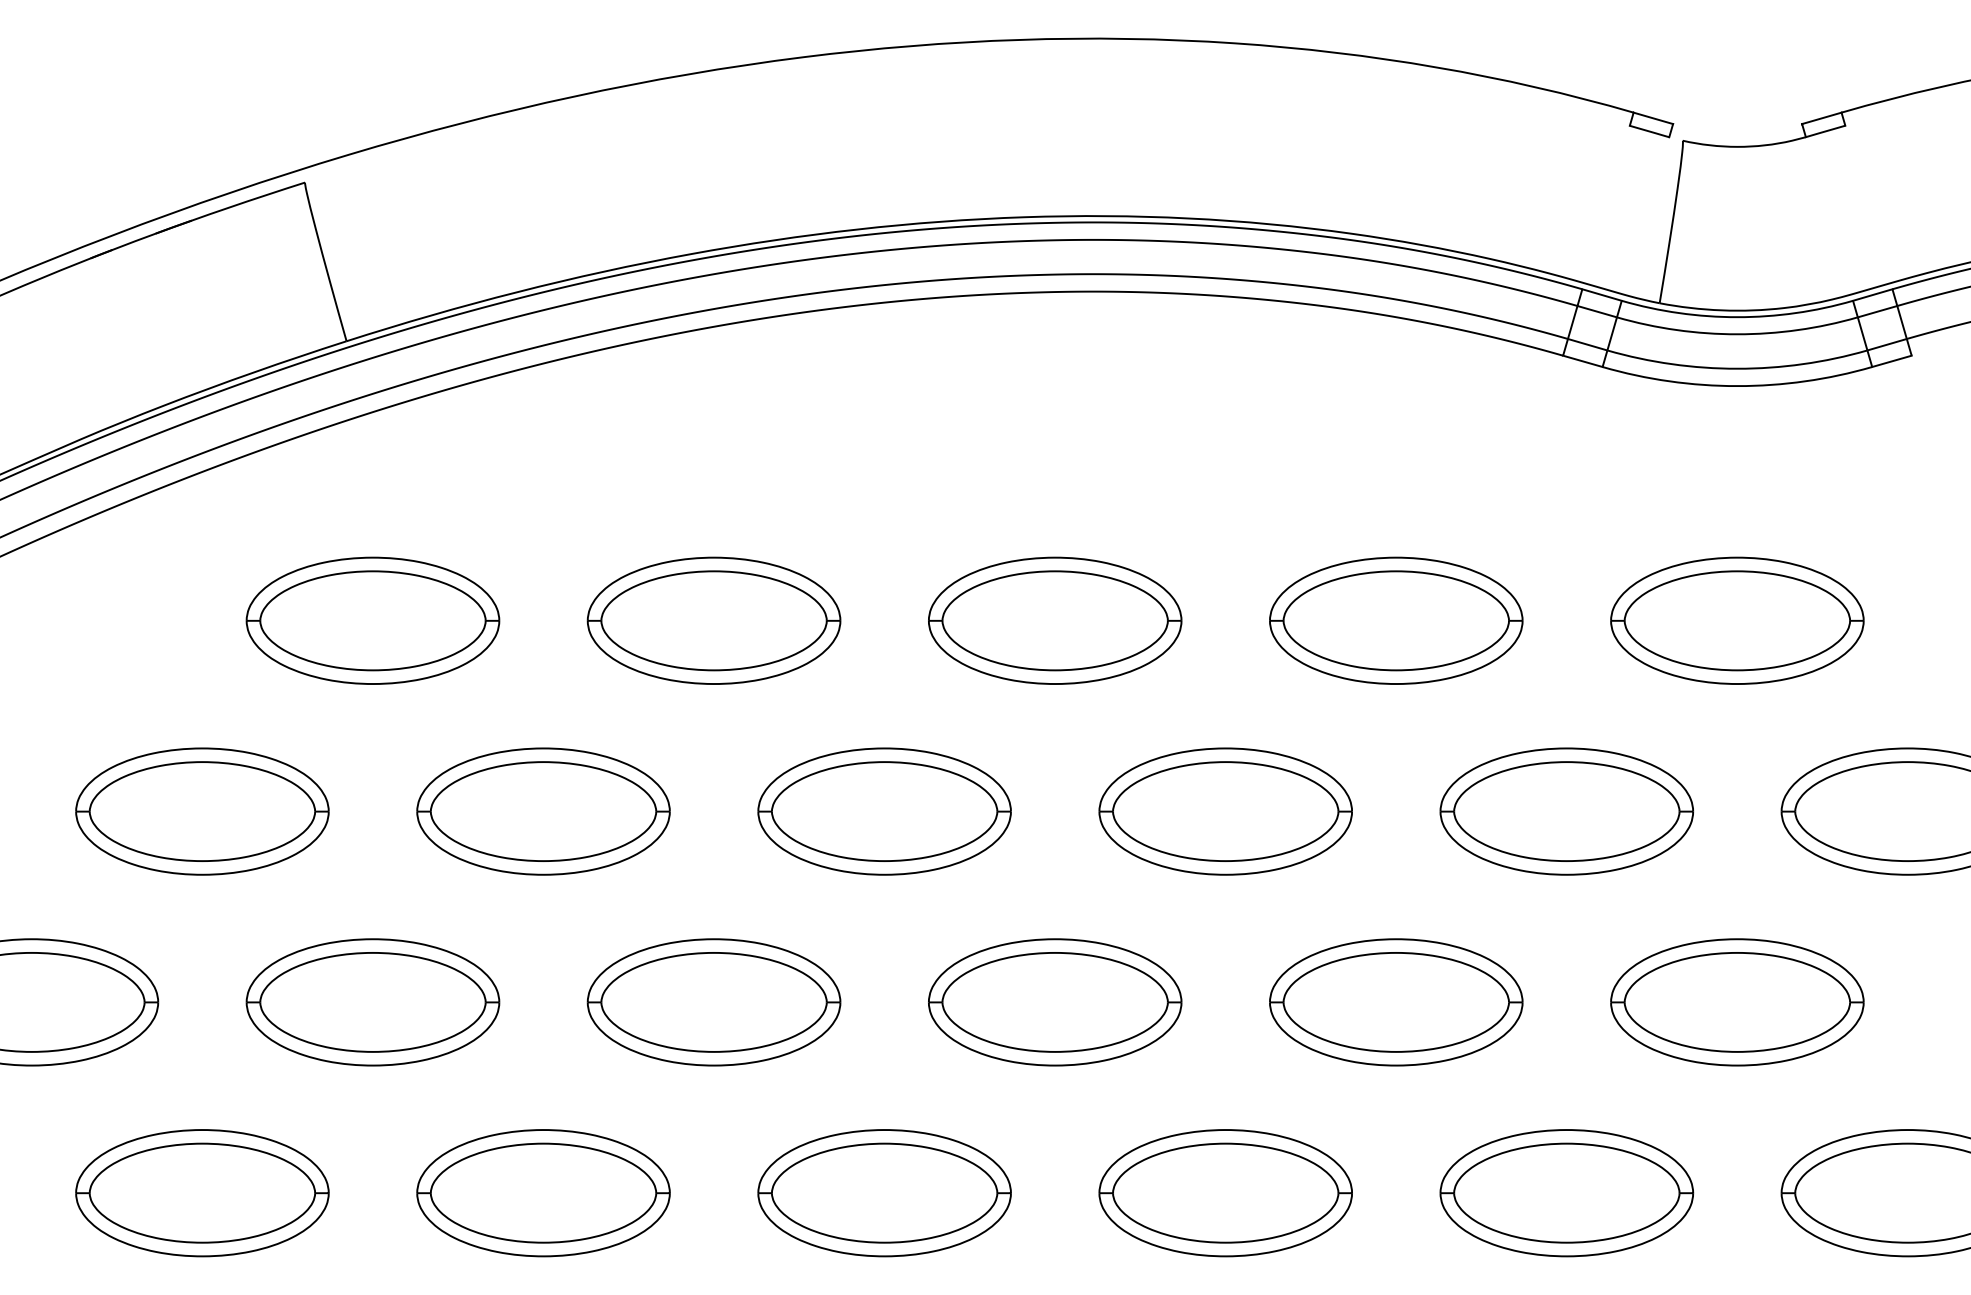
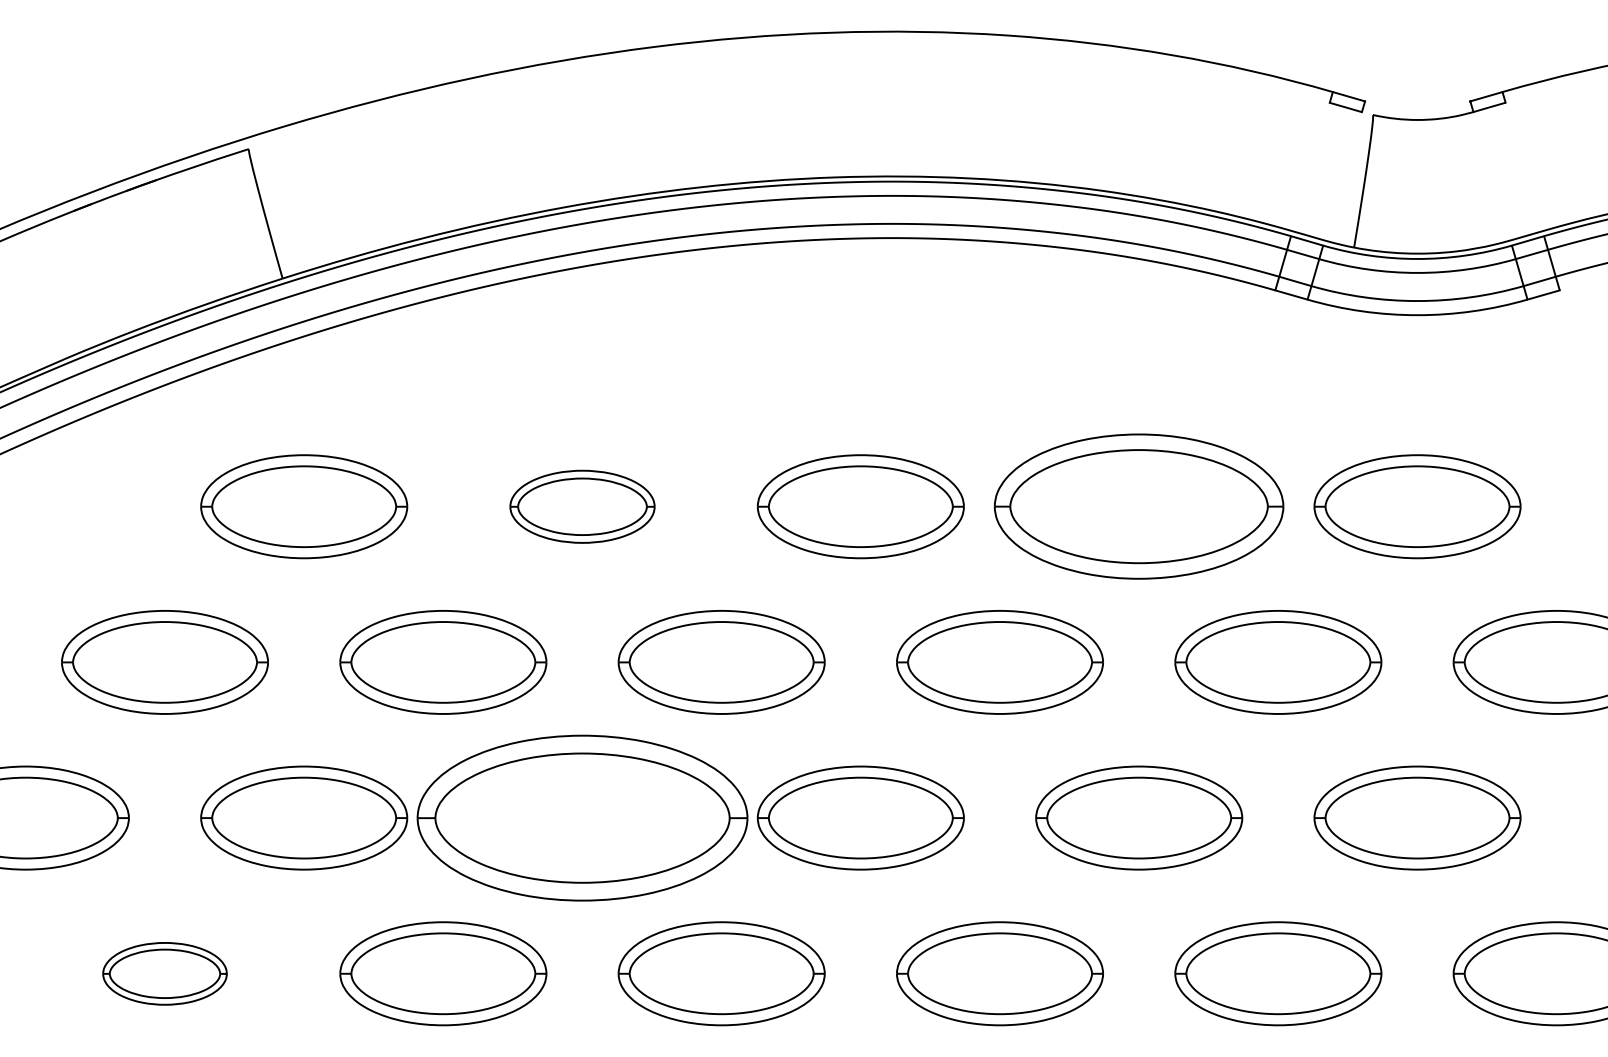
part: (714, 620) -> (582, 506), size x0.7
part: (1396, 620) -> (1139, 506), size x1.4
part: (714, 1001) -> (582, 817), size x1.6
part: (201, 1192) -> (164, 973), size x0.6

